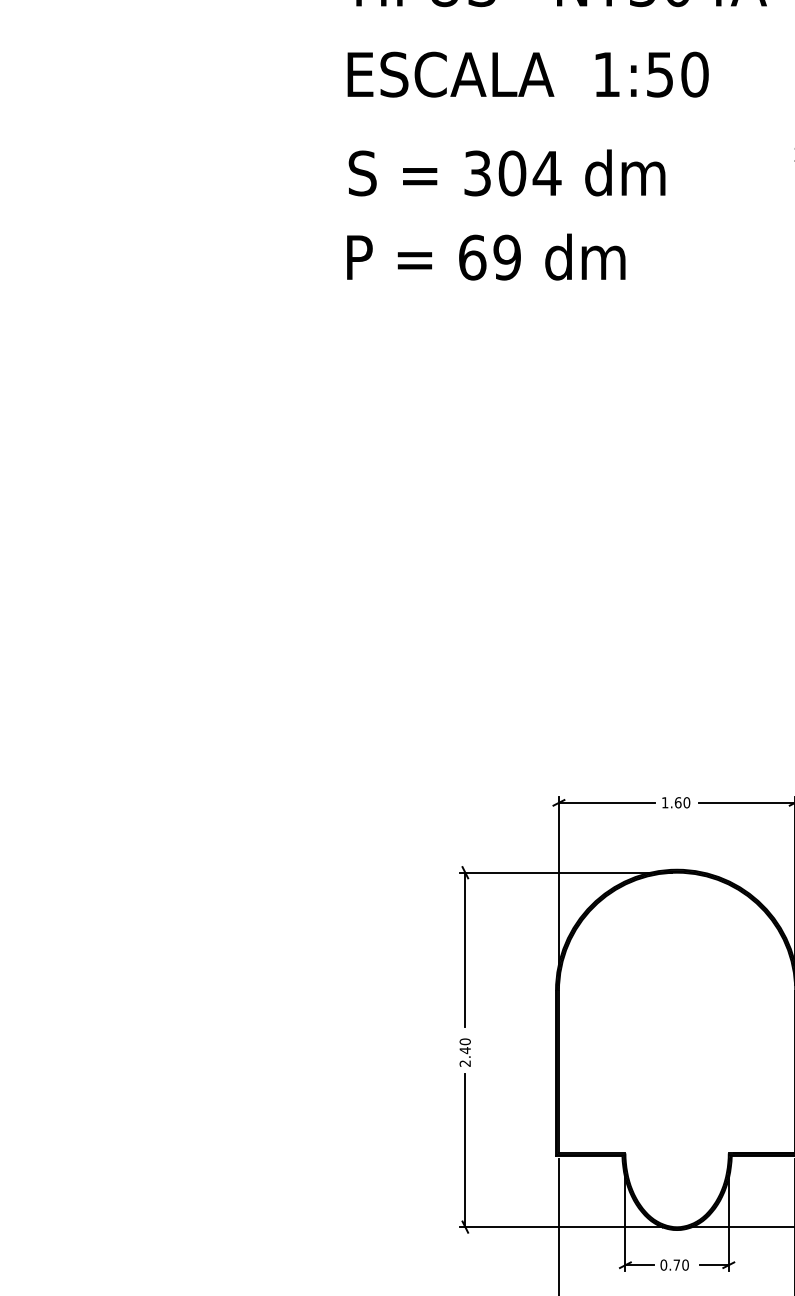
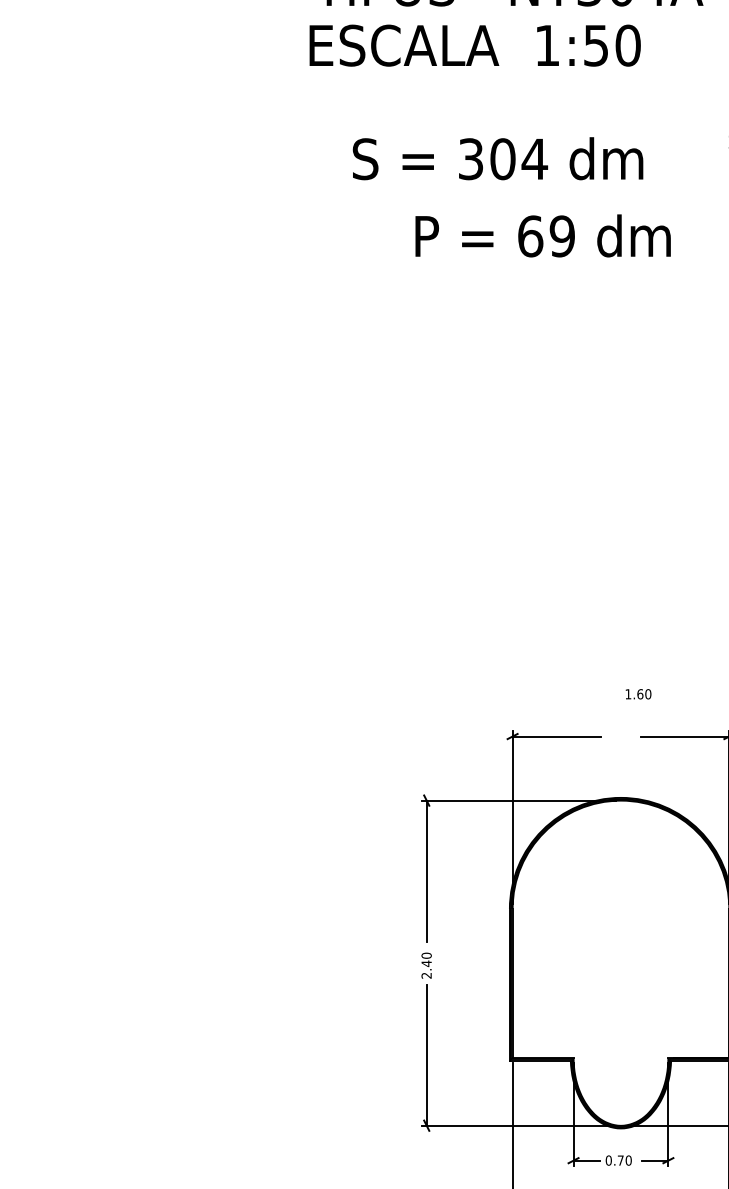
text: (527, 74) -> (474, 45), moved
text: (506, 172) -> (497, 158), moved
text: (486, 256) -> (543, 235), moved
text: (676, 802) -> (638, 694), moved

